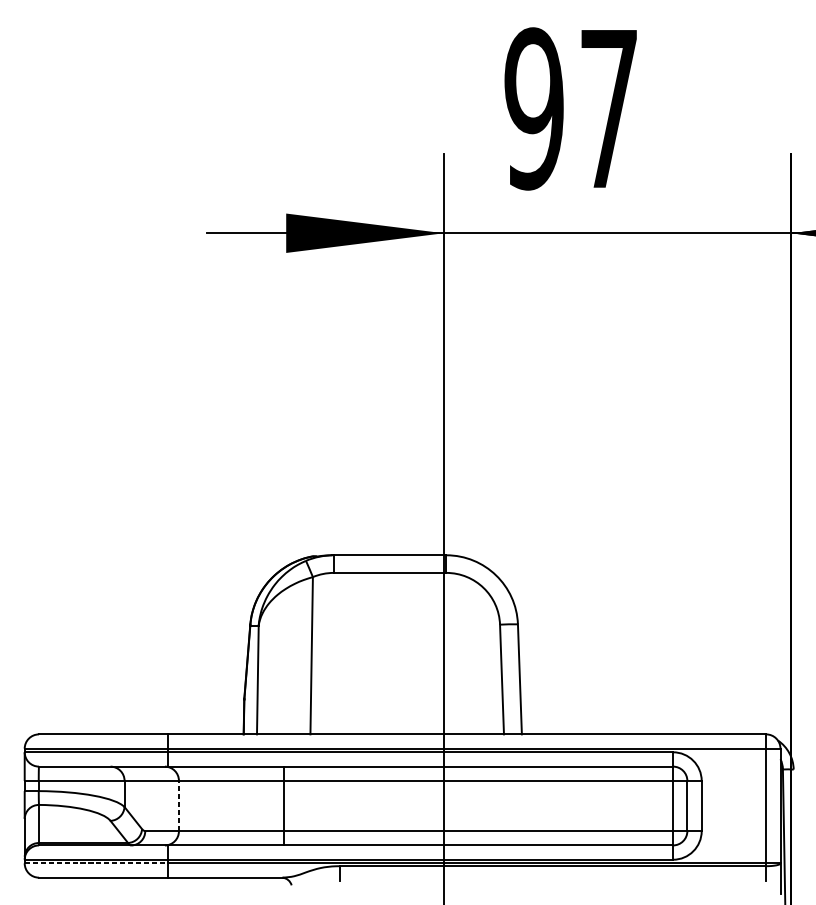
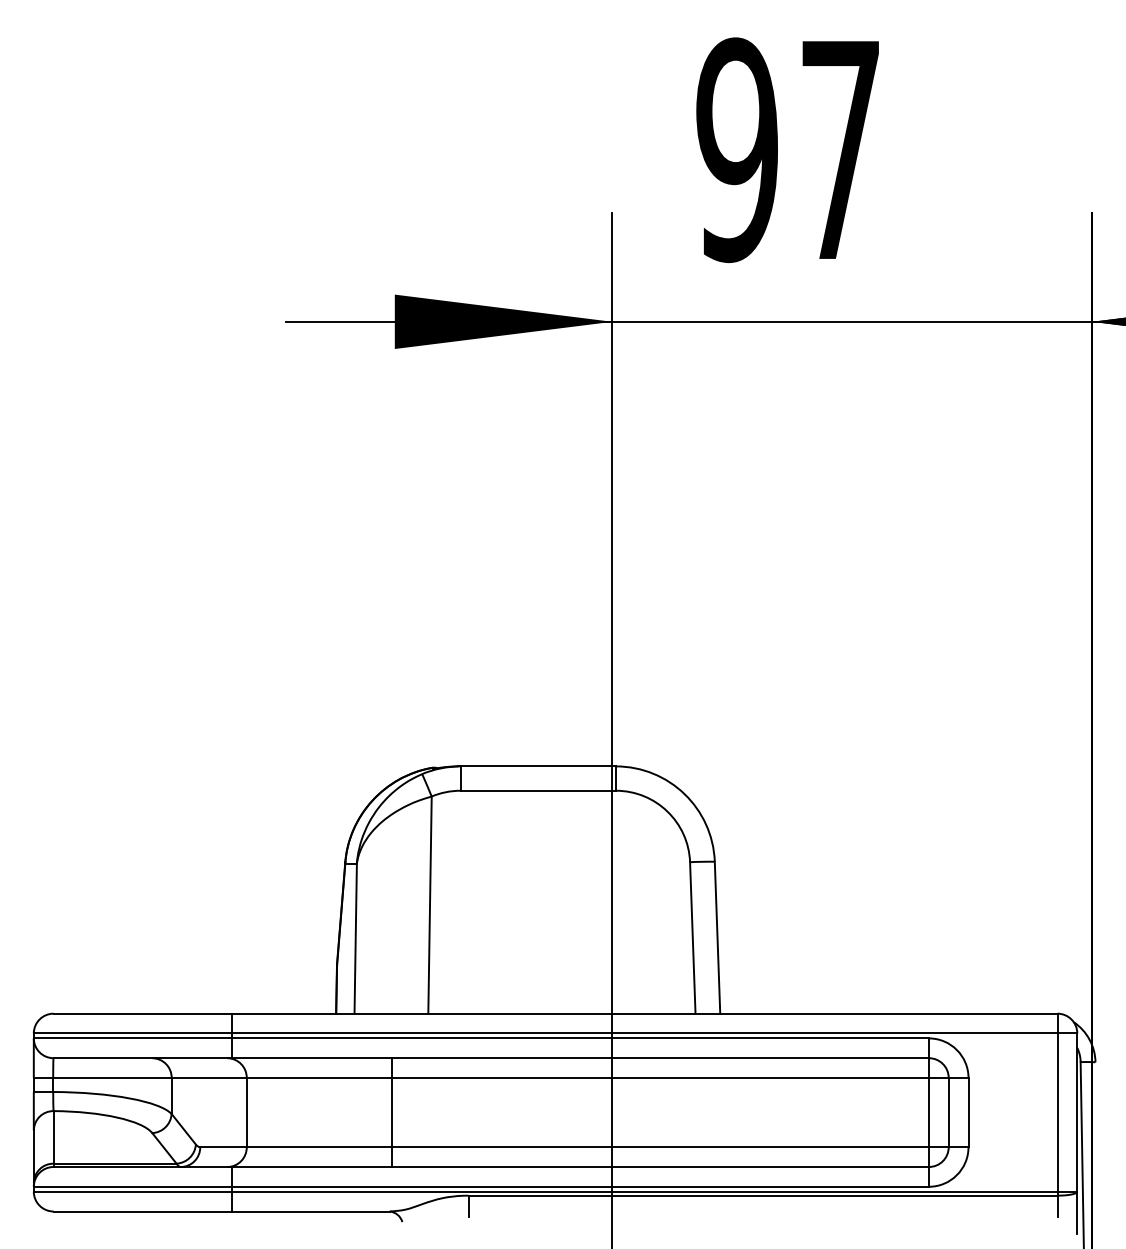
line: (178, 805) -> (246, 1112), dashed -> solid
line: (96, 863) -> (132, 1191), dashed -> solid

